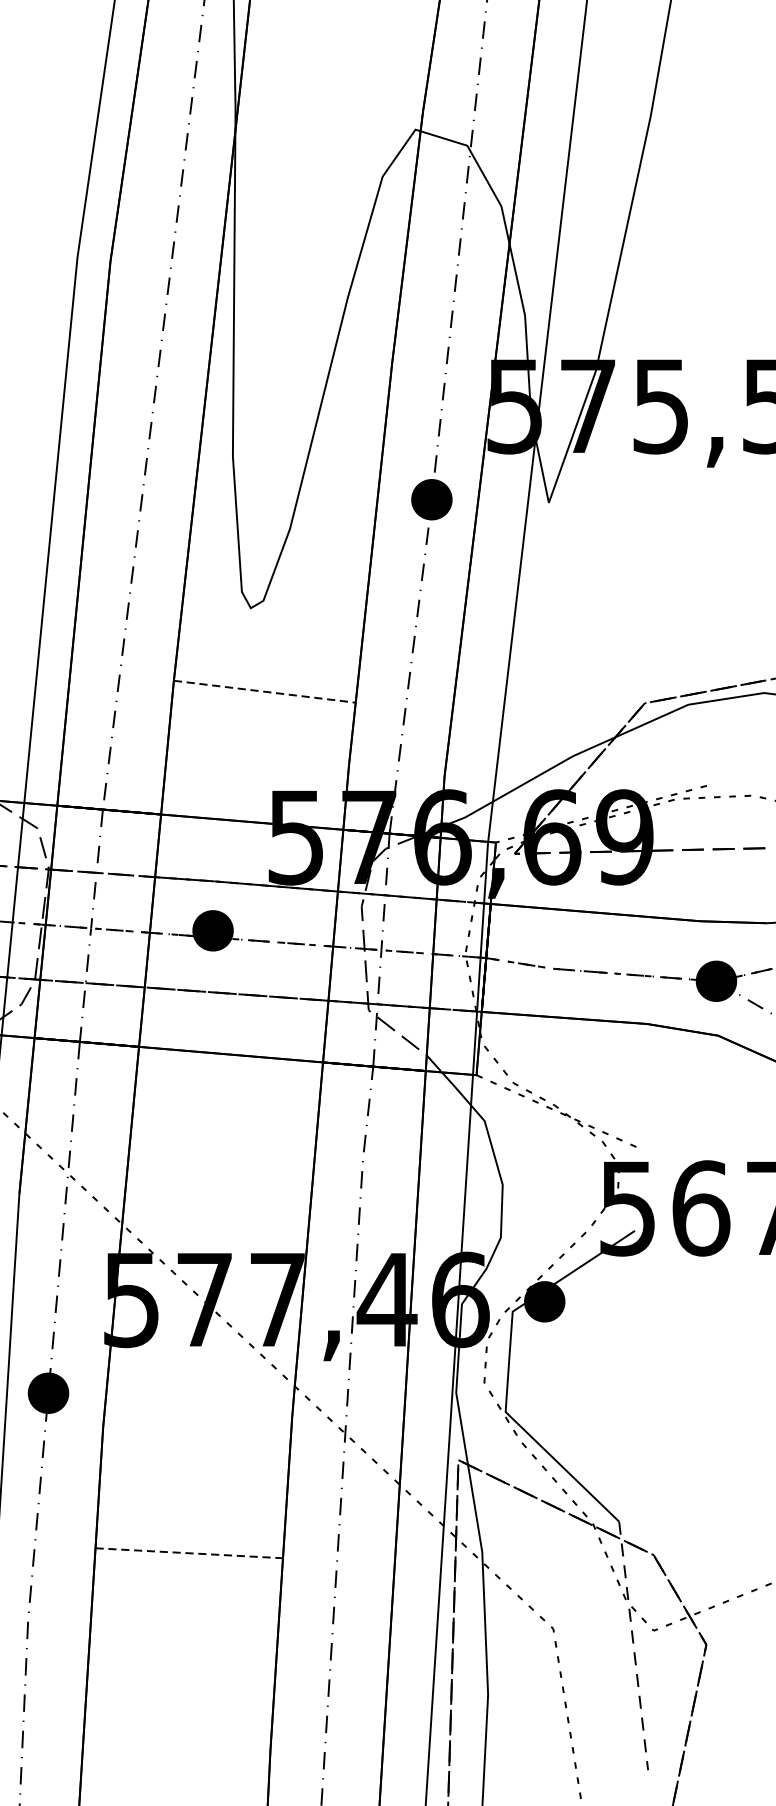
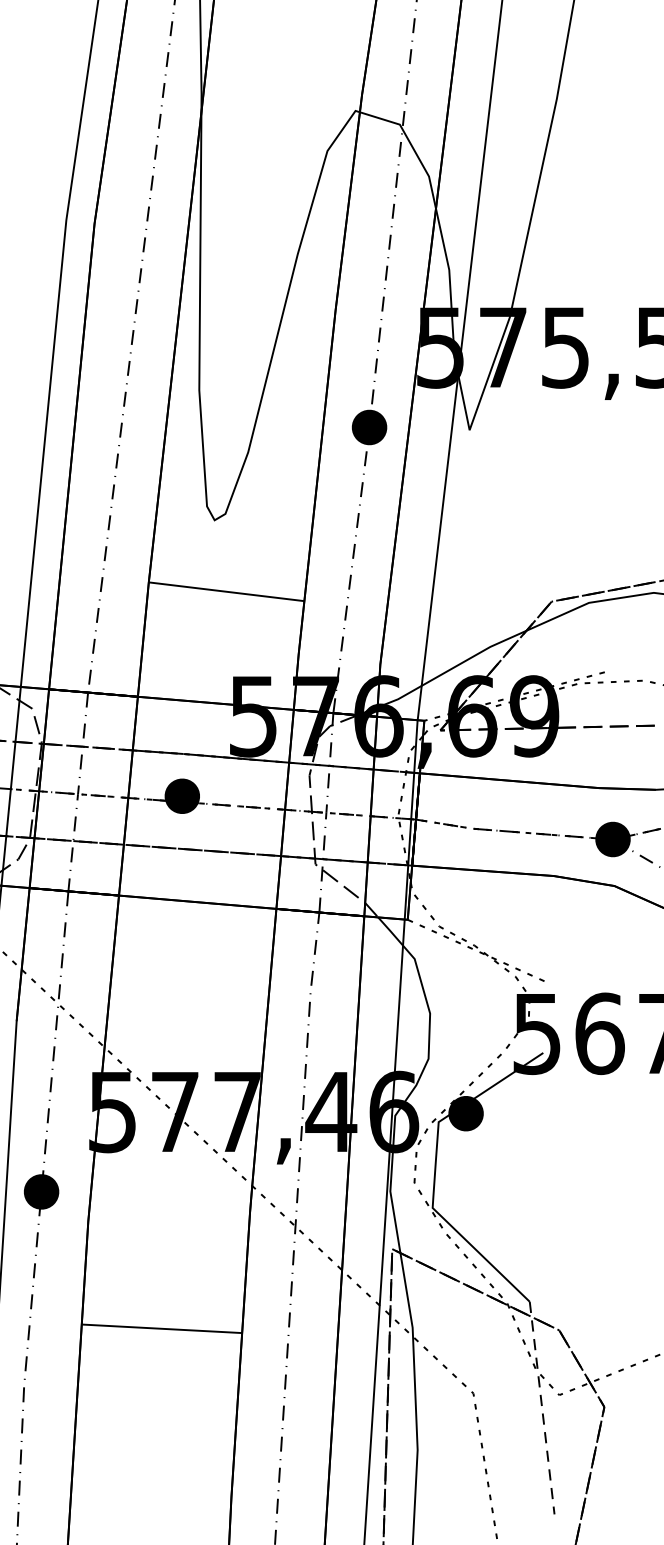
line: (265, 691) -> (227, 591), dashed -> solid
line: (189, 1552) -> (162, 1328), dashed -> solid

